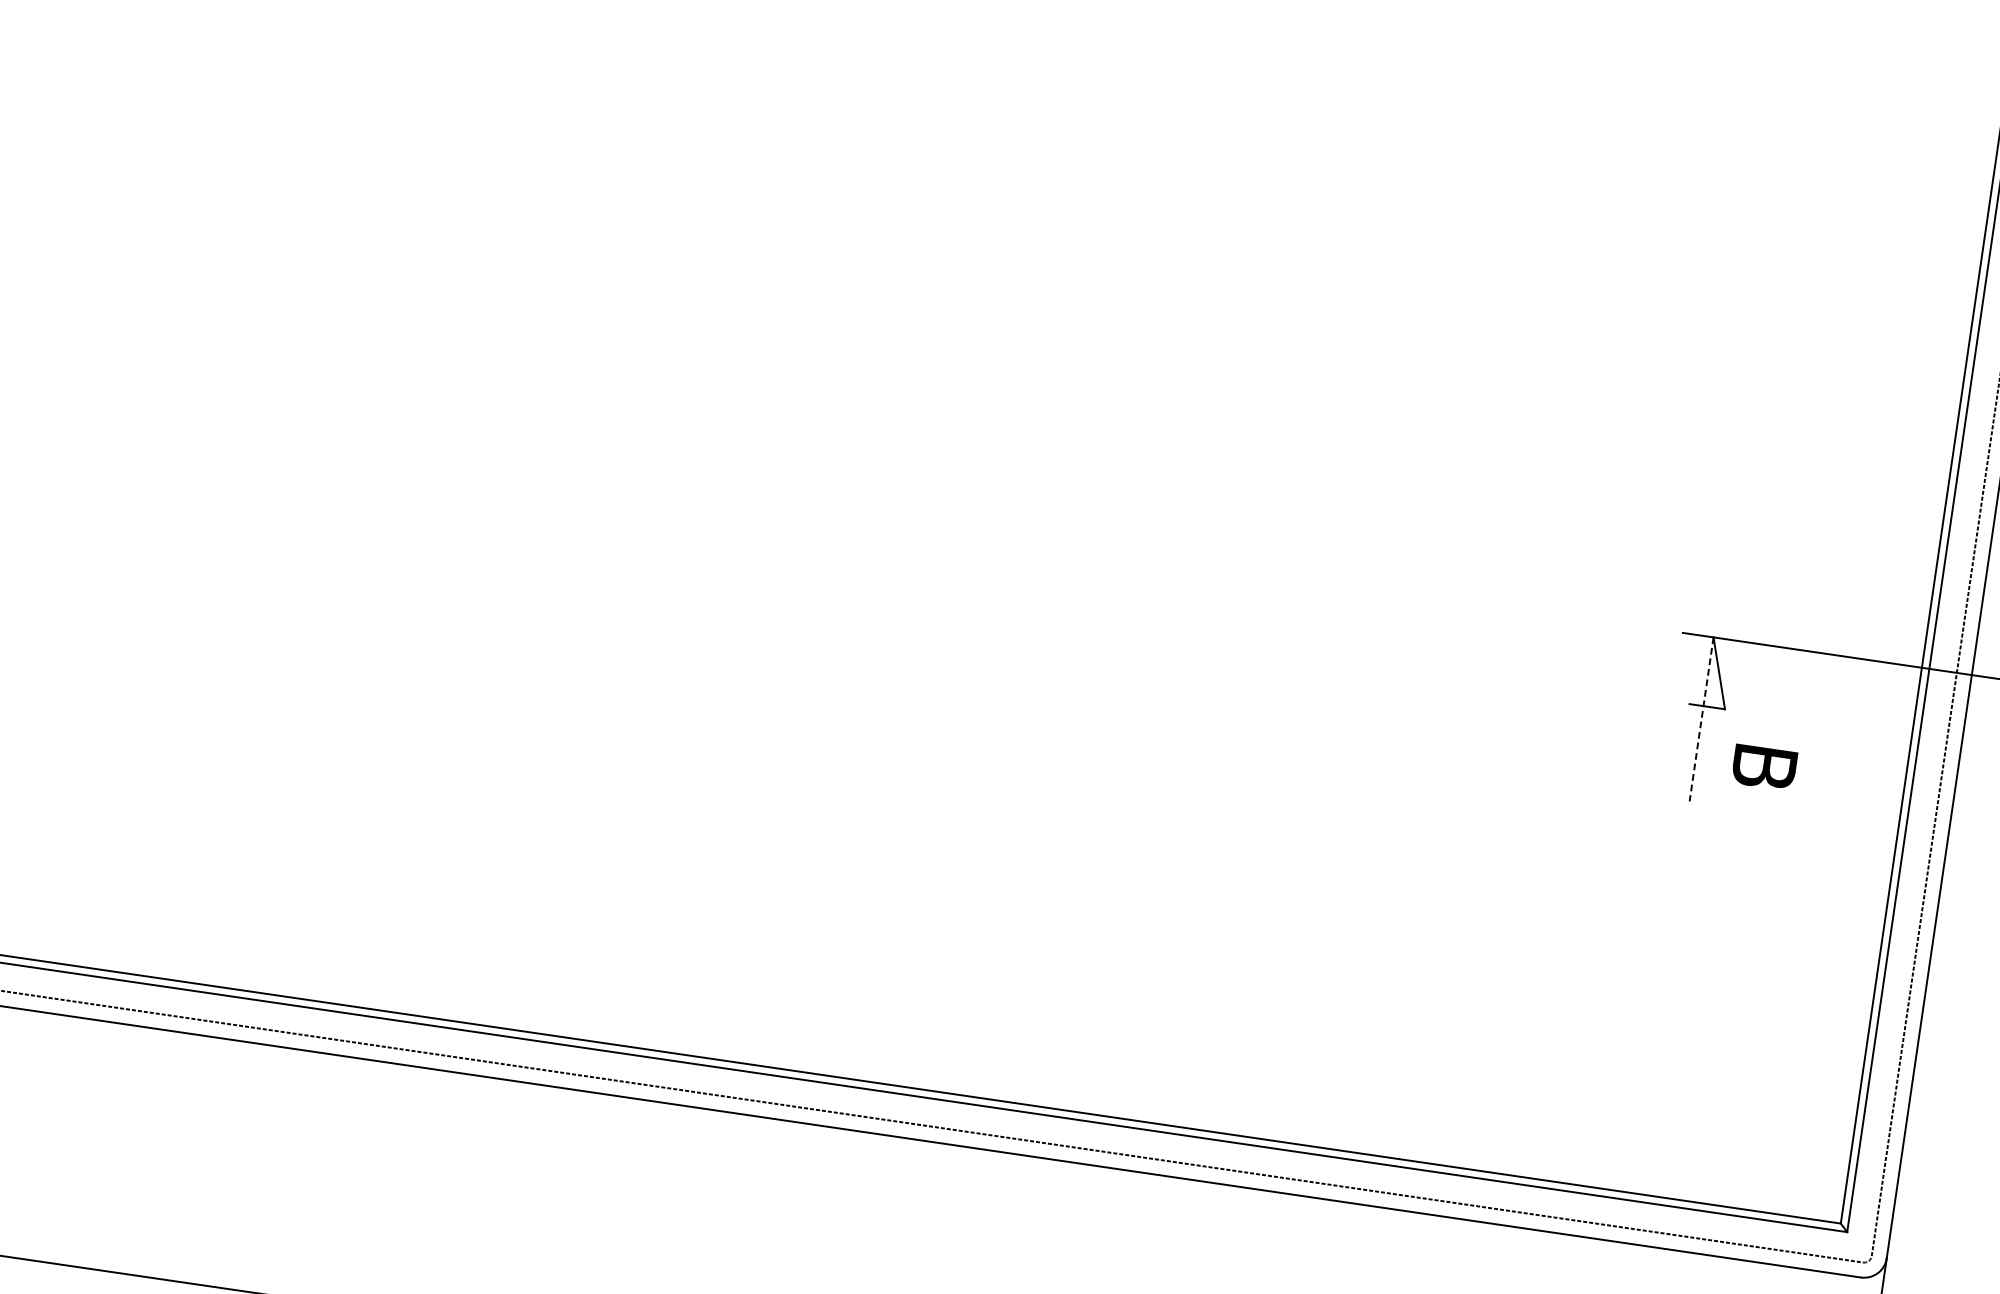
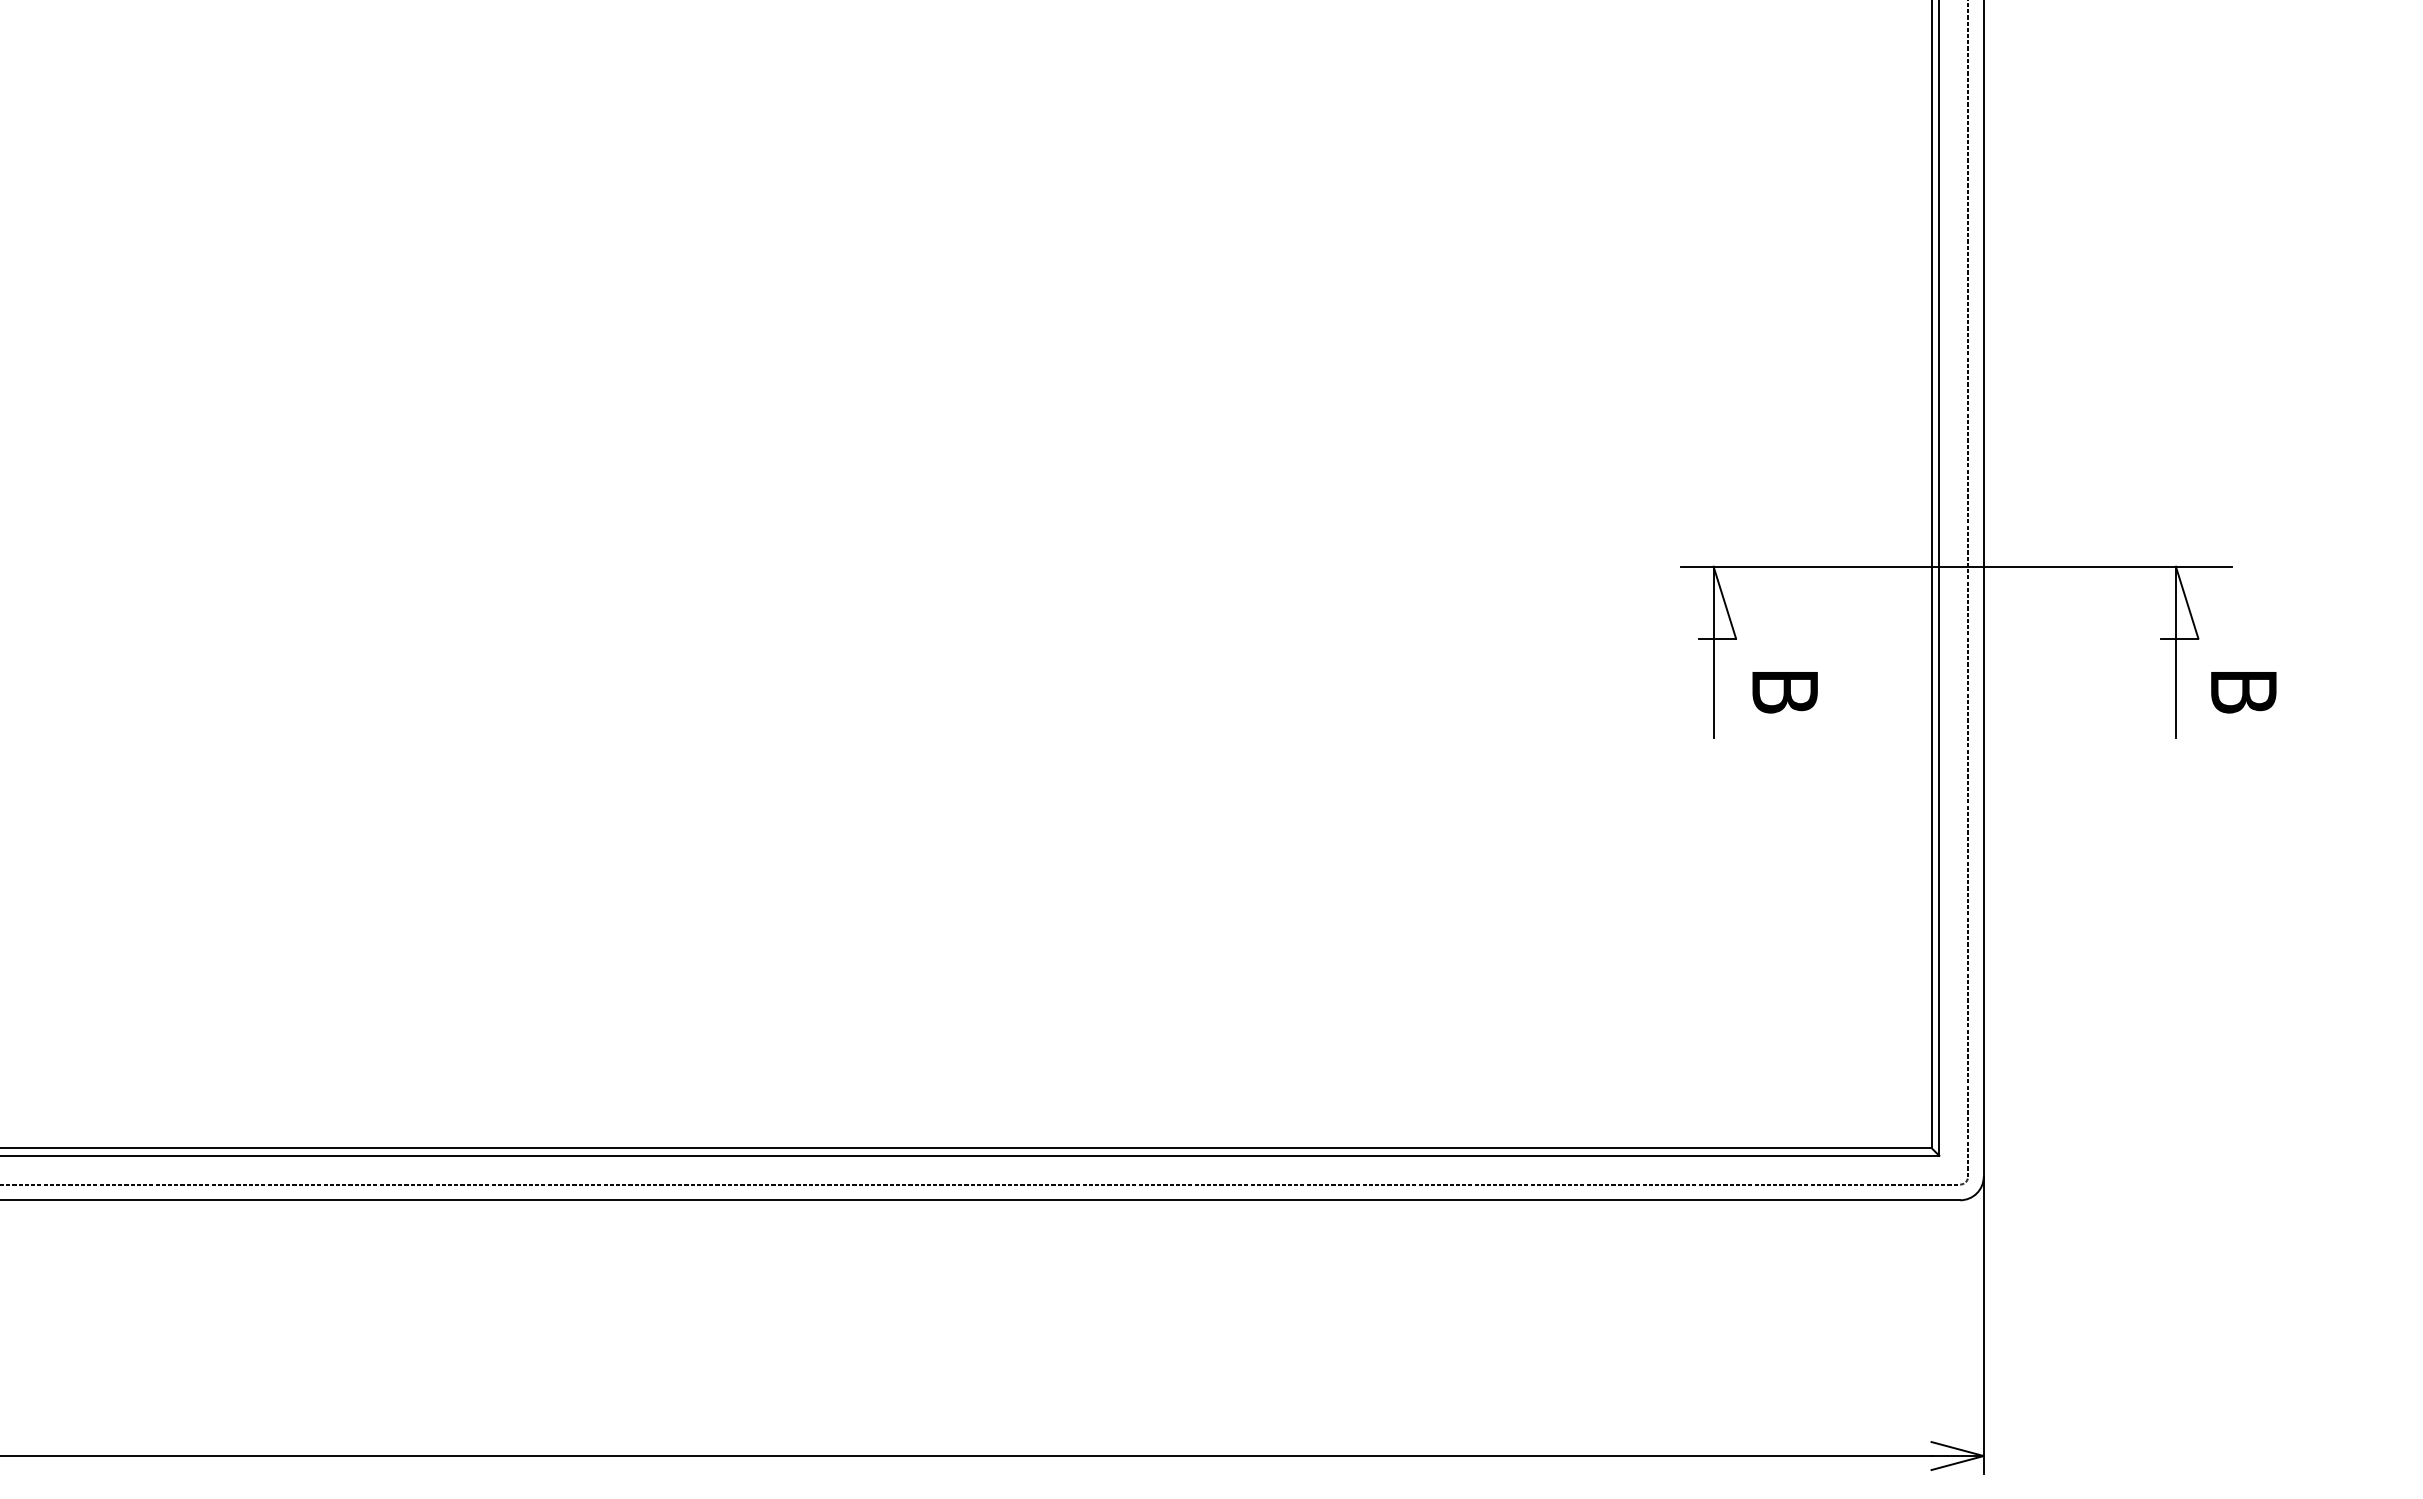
line: (1701, 719) -> (1713, 652), dashed -> solid

